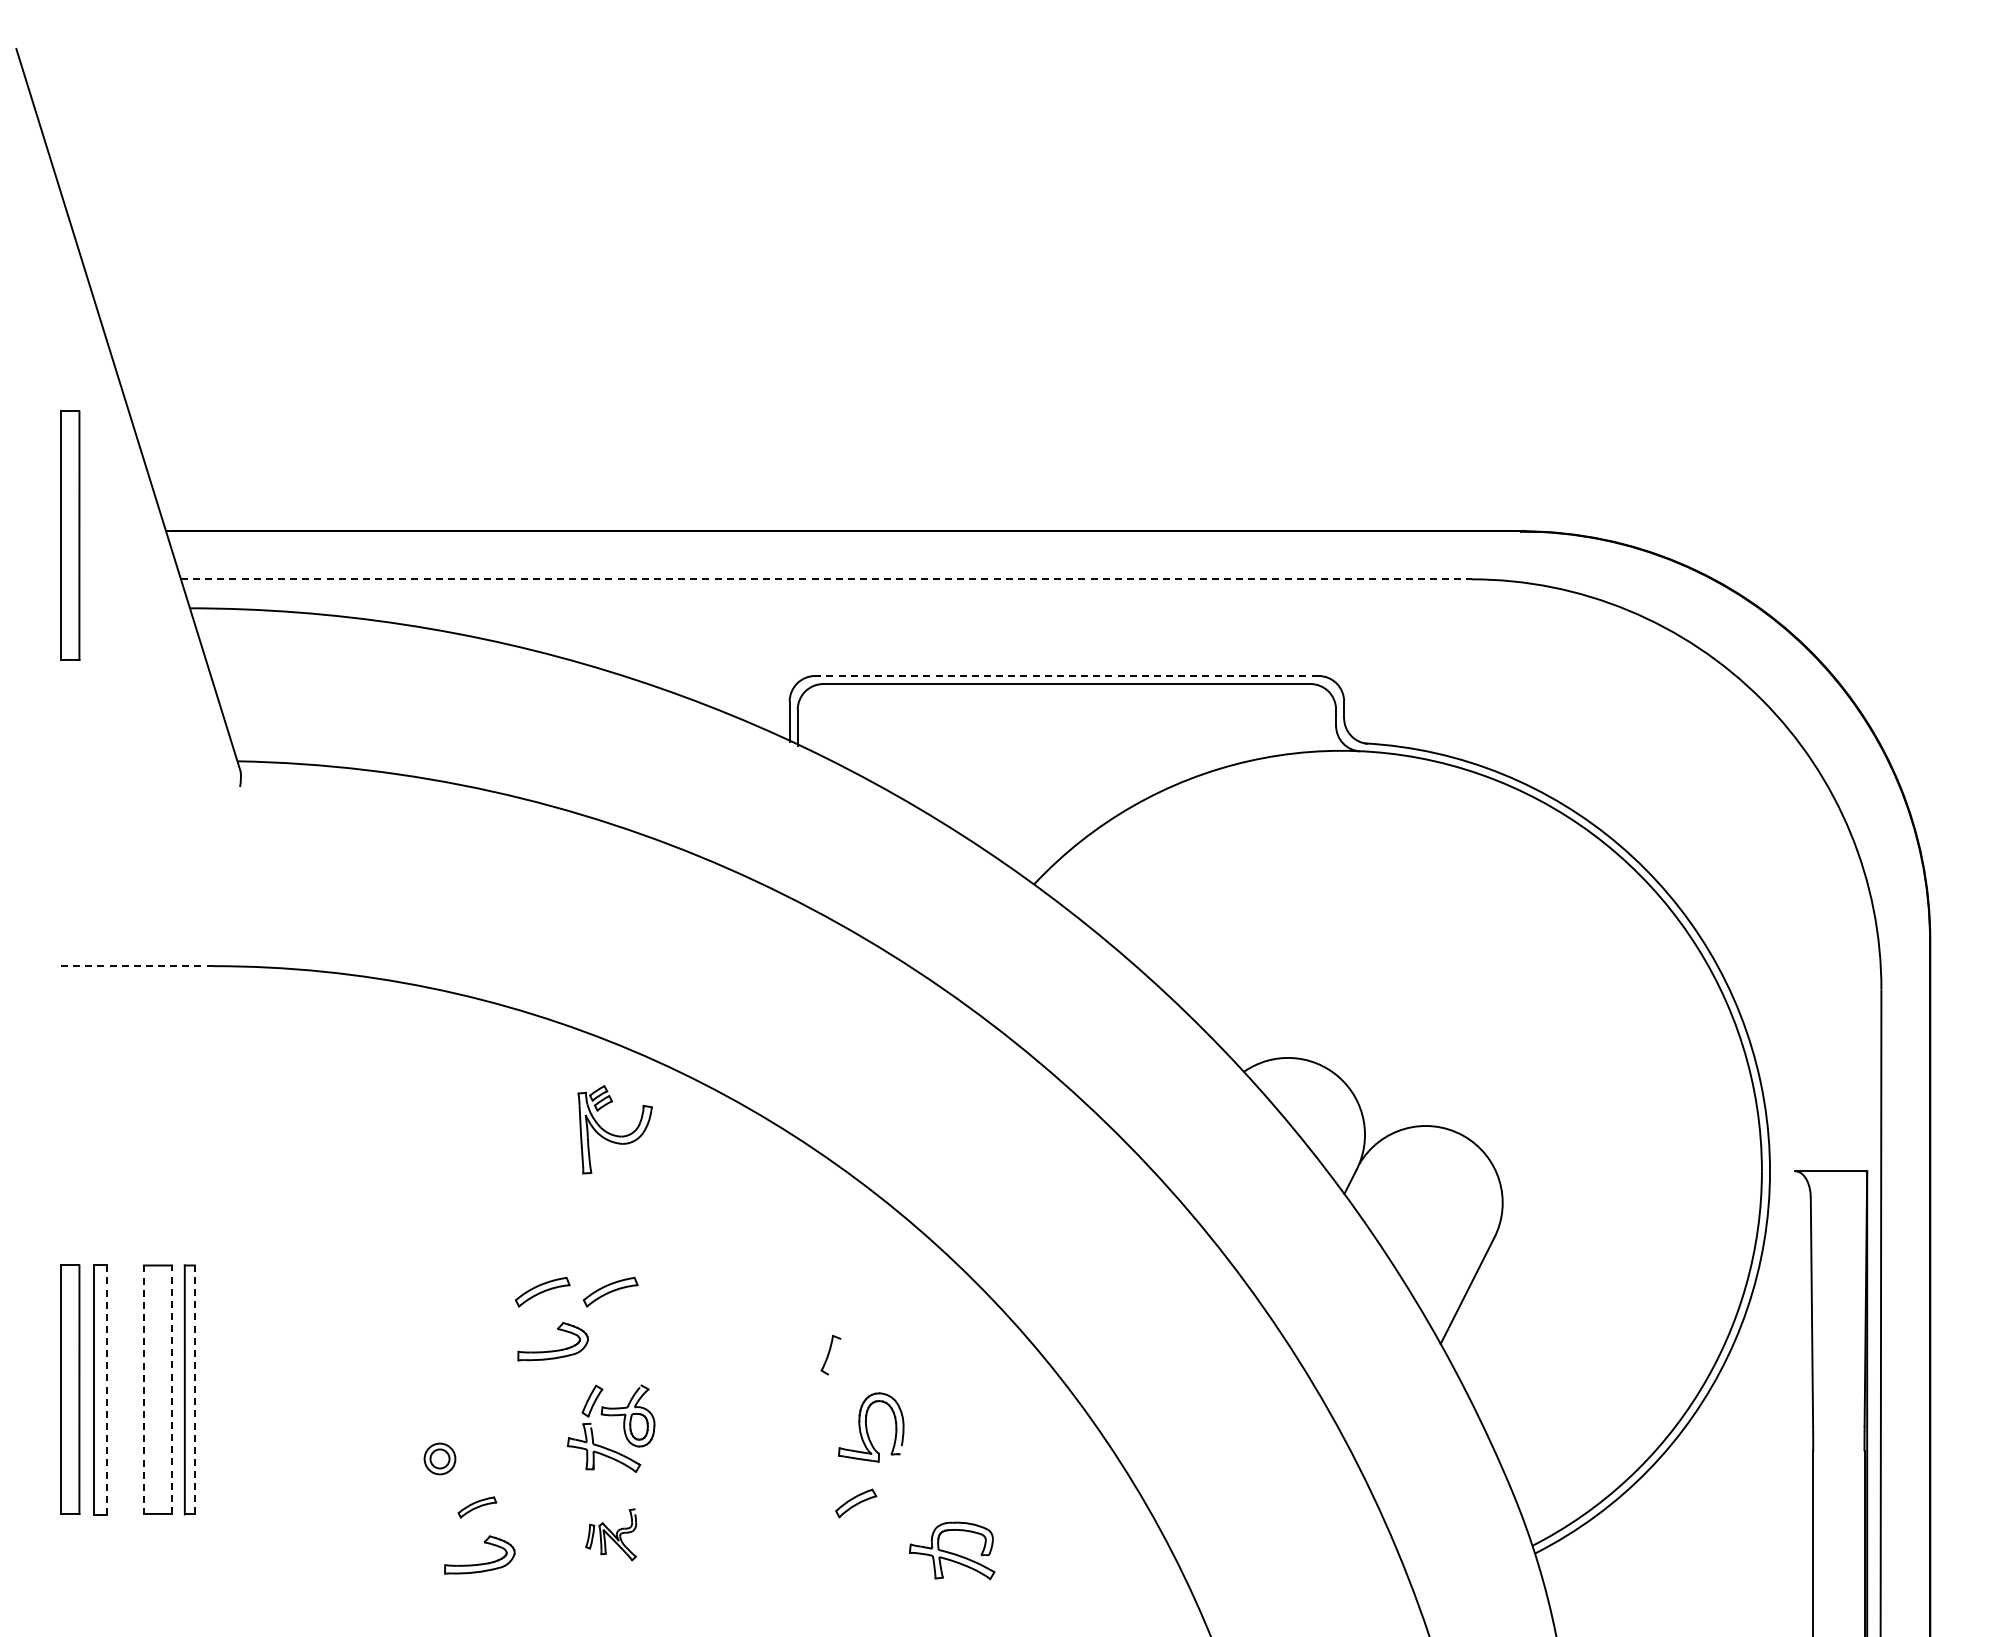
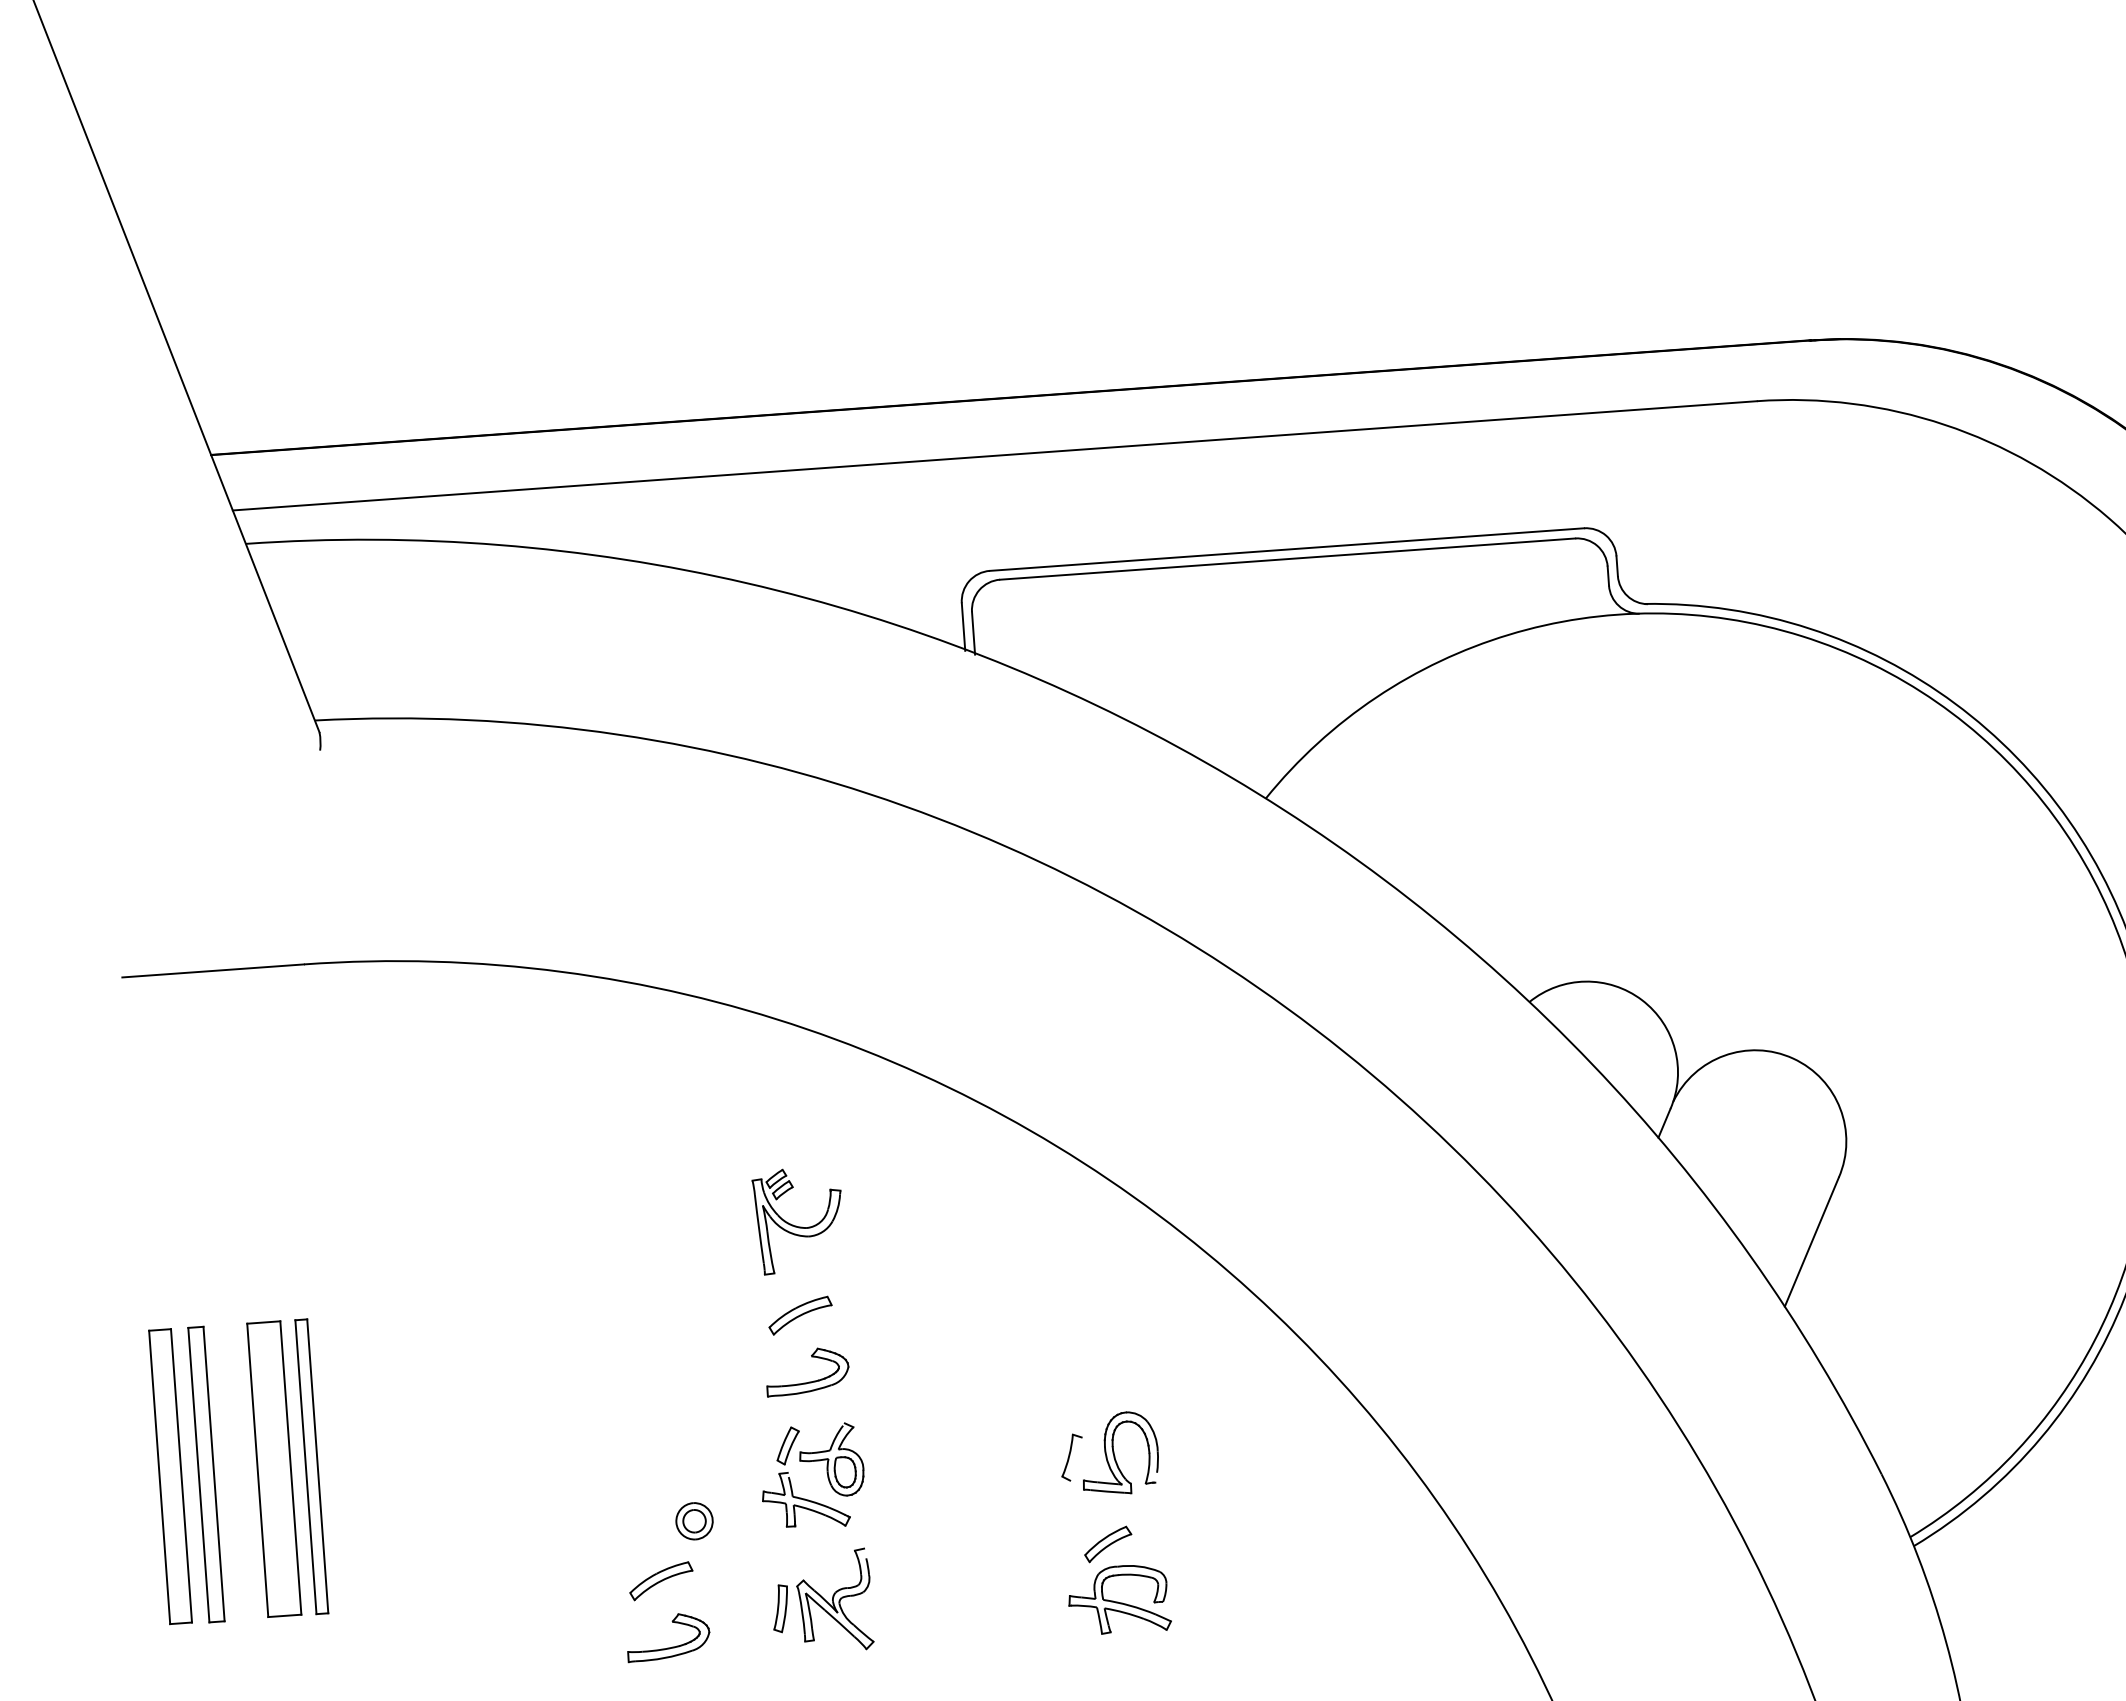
part: (70, 535) -> (98, 468), removed
line: (826, 579) -> (994, 456), dashed -> solid
line: (1066, 675) -> (1286, 549), dashed -> solid
line: (136, 966) -> (213, 971), dashed -> solid
part: (614, 1129) -> (798, 1220), moved
part: (542, 1292) -> (719, 1321), removed
part: (556, 1349) -> (812, 1380), moved
part: (830, 1354) -> (1071, 1456), moved
line: (172, 1389) -> (291, 1467), dashed -> solid
line: (194, 1389) -> (317, 1465), dashed -> solid
line: (106, 1390) -> (213, 1474), dashed -> solid
line: (144, 1390) -> (258, 1471), dashed -> solid
part: (439, 1458) -> (693, 1520), moved
part: (477, 1507) -> (661, 1581), size x1.43
part: (610, 1534) -> (820, 1601), size x1.67
part: (952, 1550) -> (1119, 1599), moved

